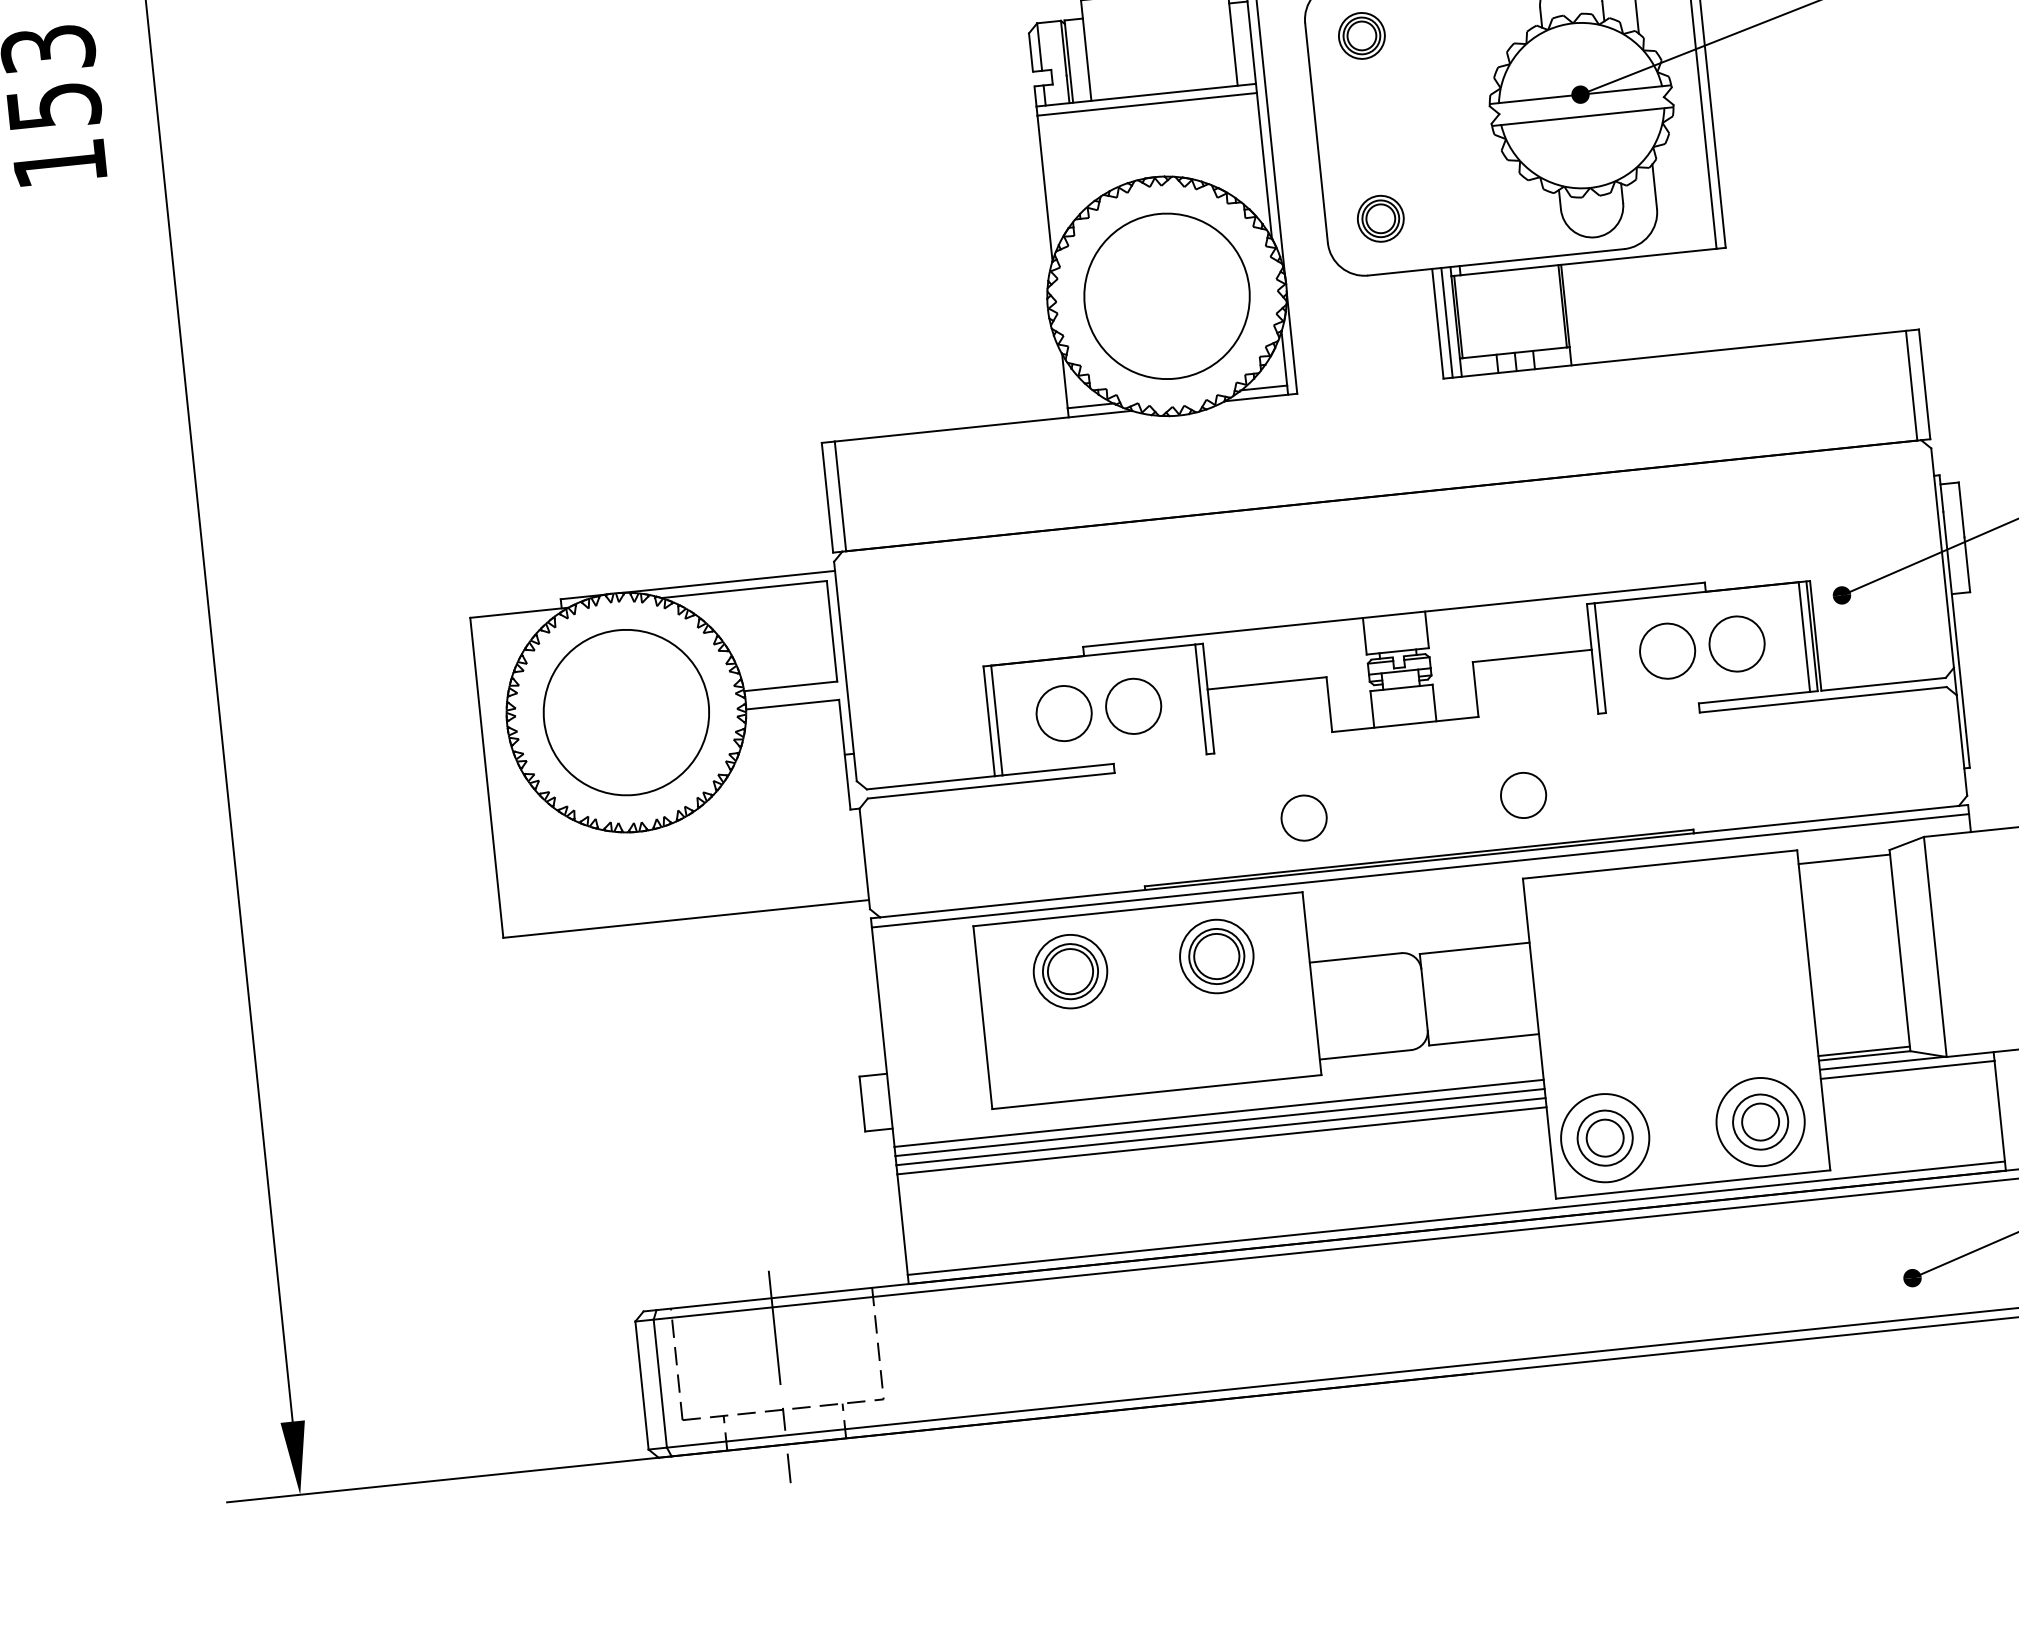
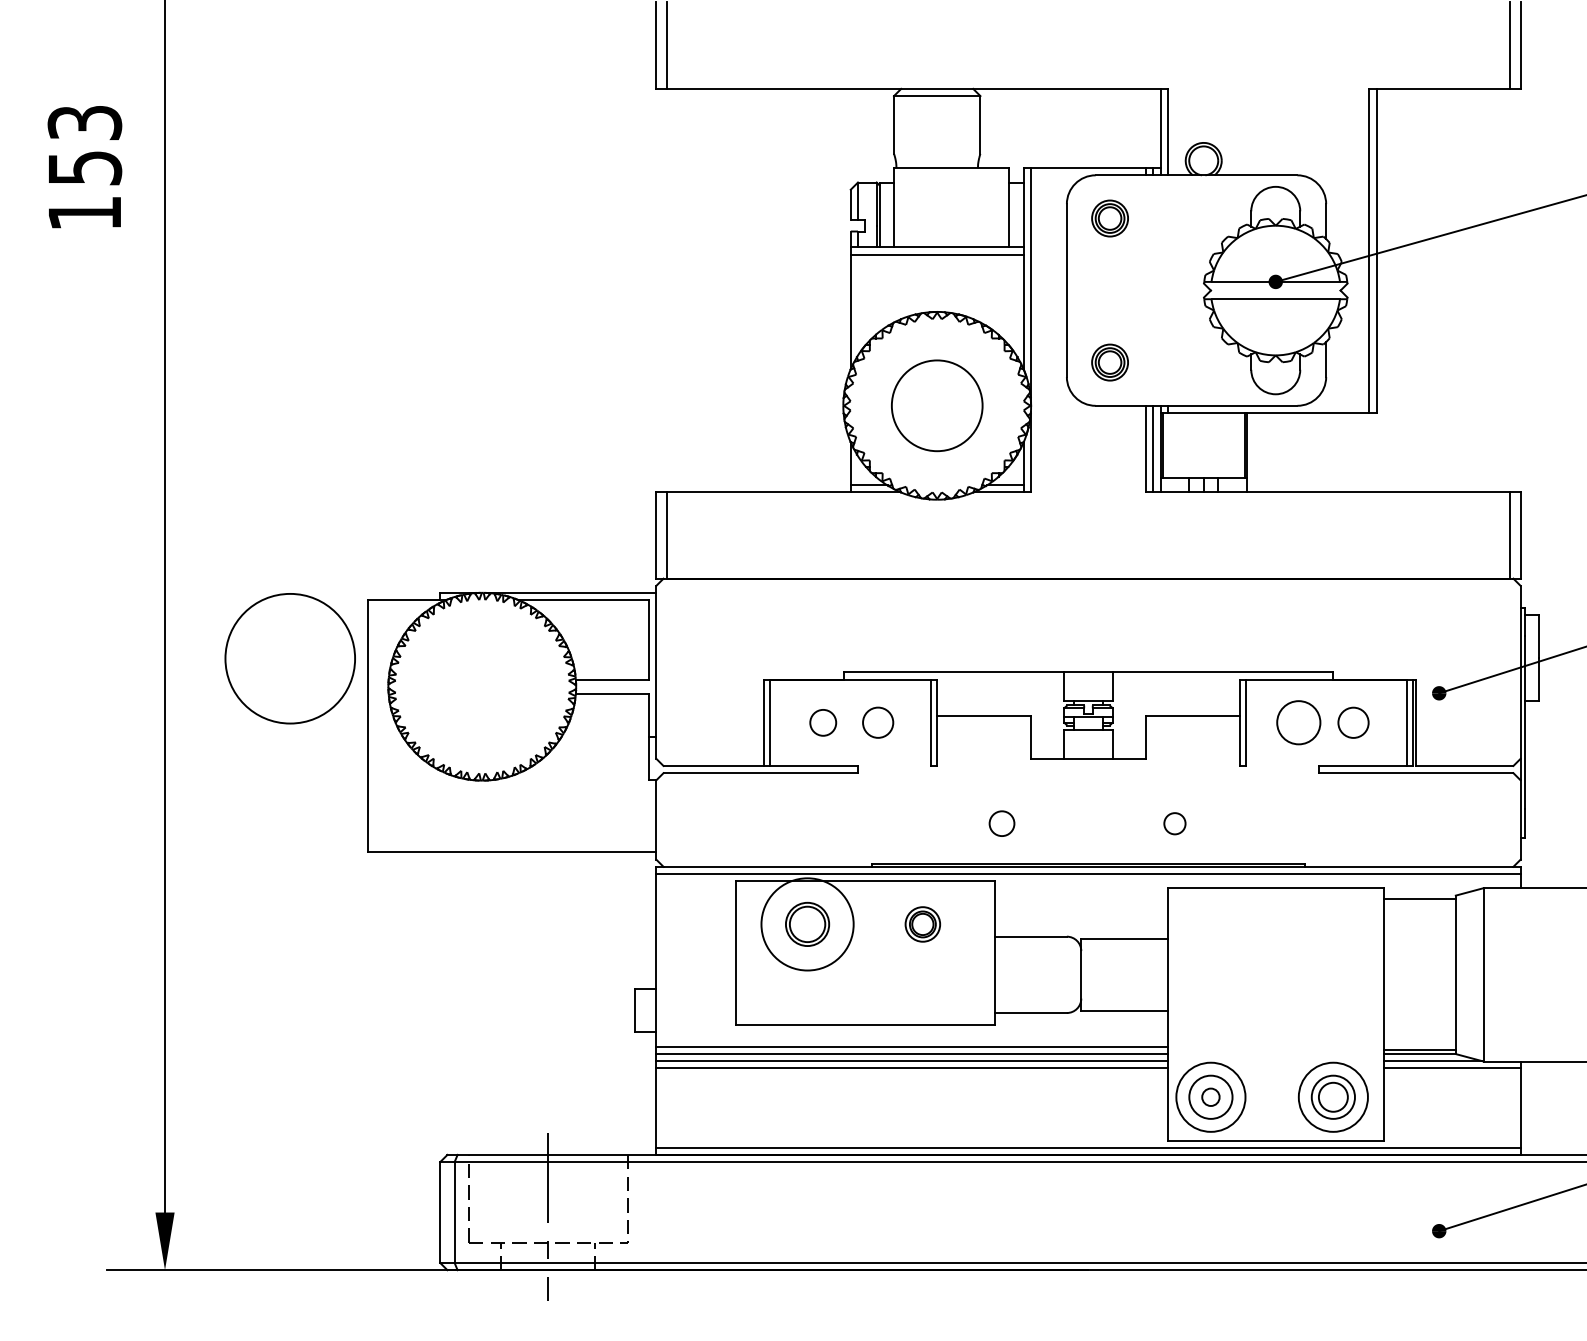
circle: (1167, 295) -> (937, 405), size x0.7
circle: (1736, 643) -> (1353, 722), size x0.7
circle: (1132, 706) -> (877, 722), size x0.7
circle: (625, 712) -> (289, 658), moved
circle: (1062, 713) -> (822, 722), size x0.6
circle: (1523, 795) -> (1174, 823), size x0.6
circle: (1303, 818) -> (1001, 823), size x0.7
part: (1216, 956) -> (922, 924), size x0.6
circle: (1070, 971) -> (807, 924), size x1.6
circle: (1604, 1137) -> (1210, 1096), size x0.6

